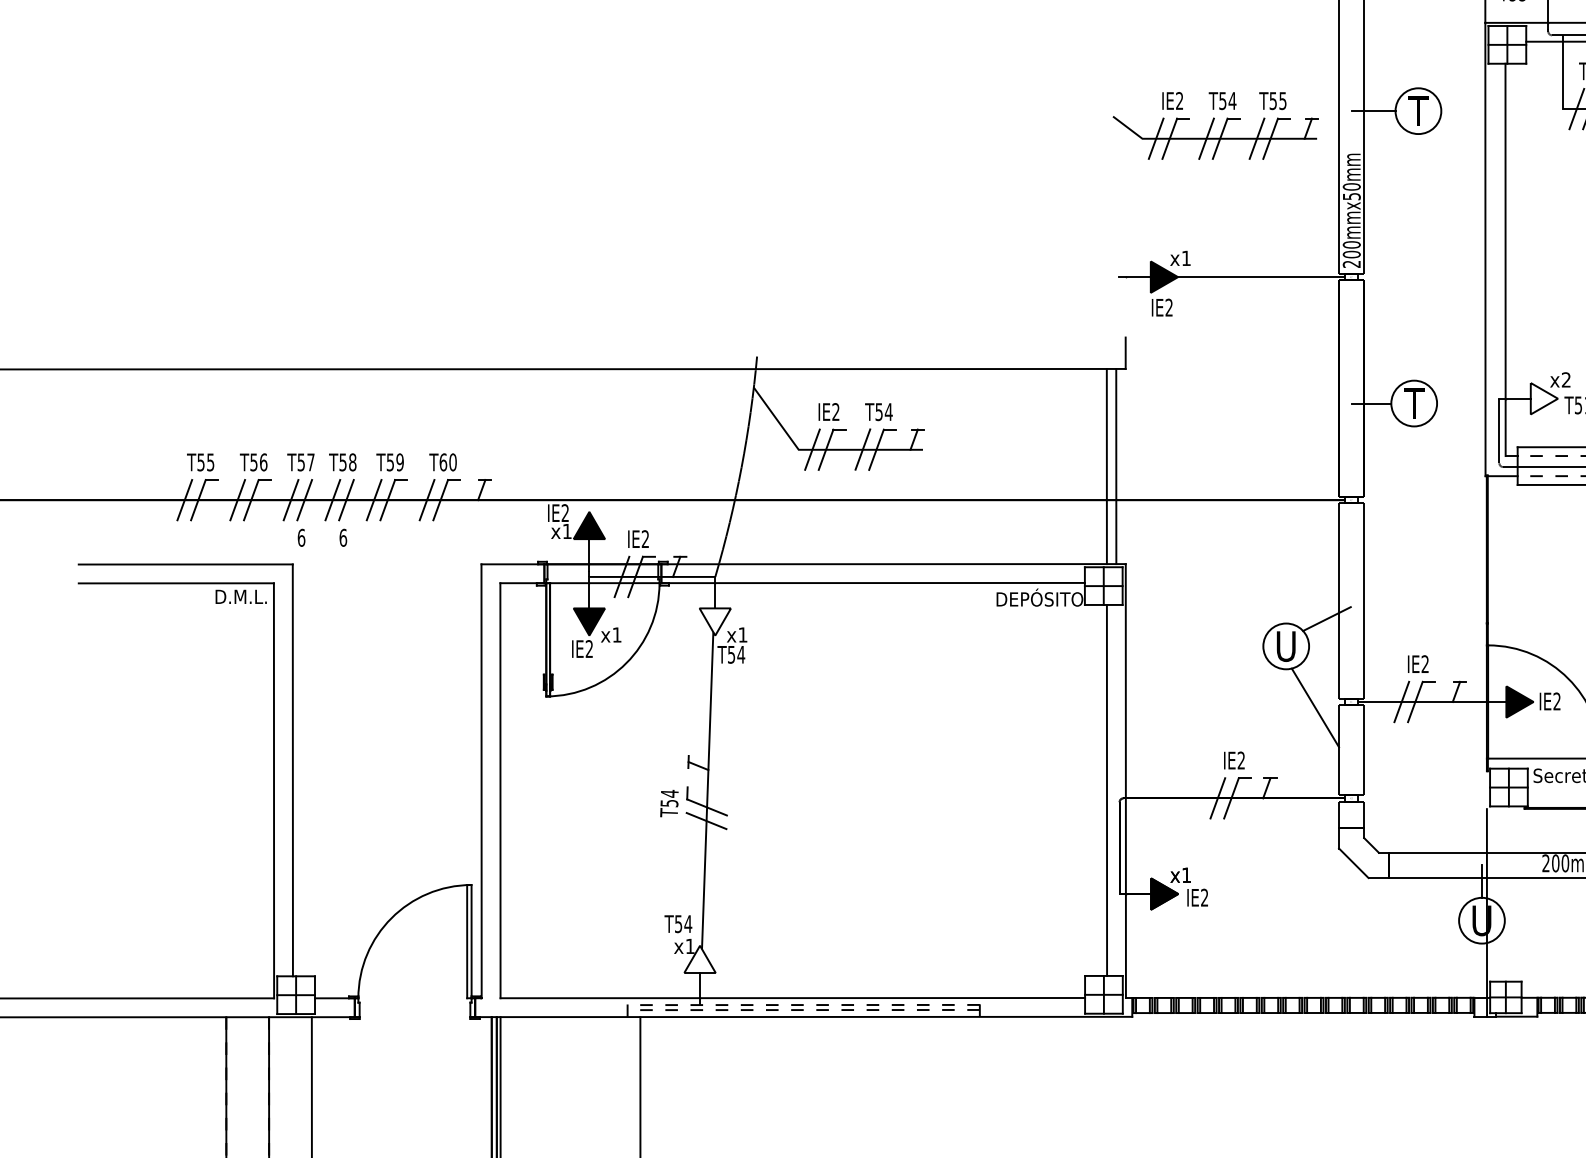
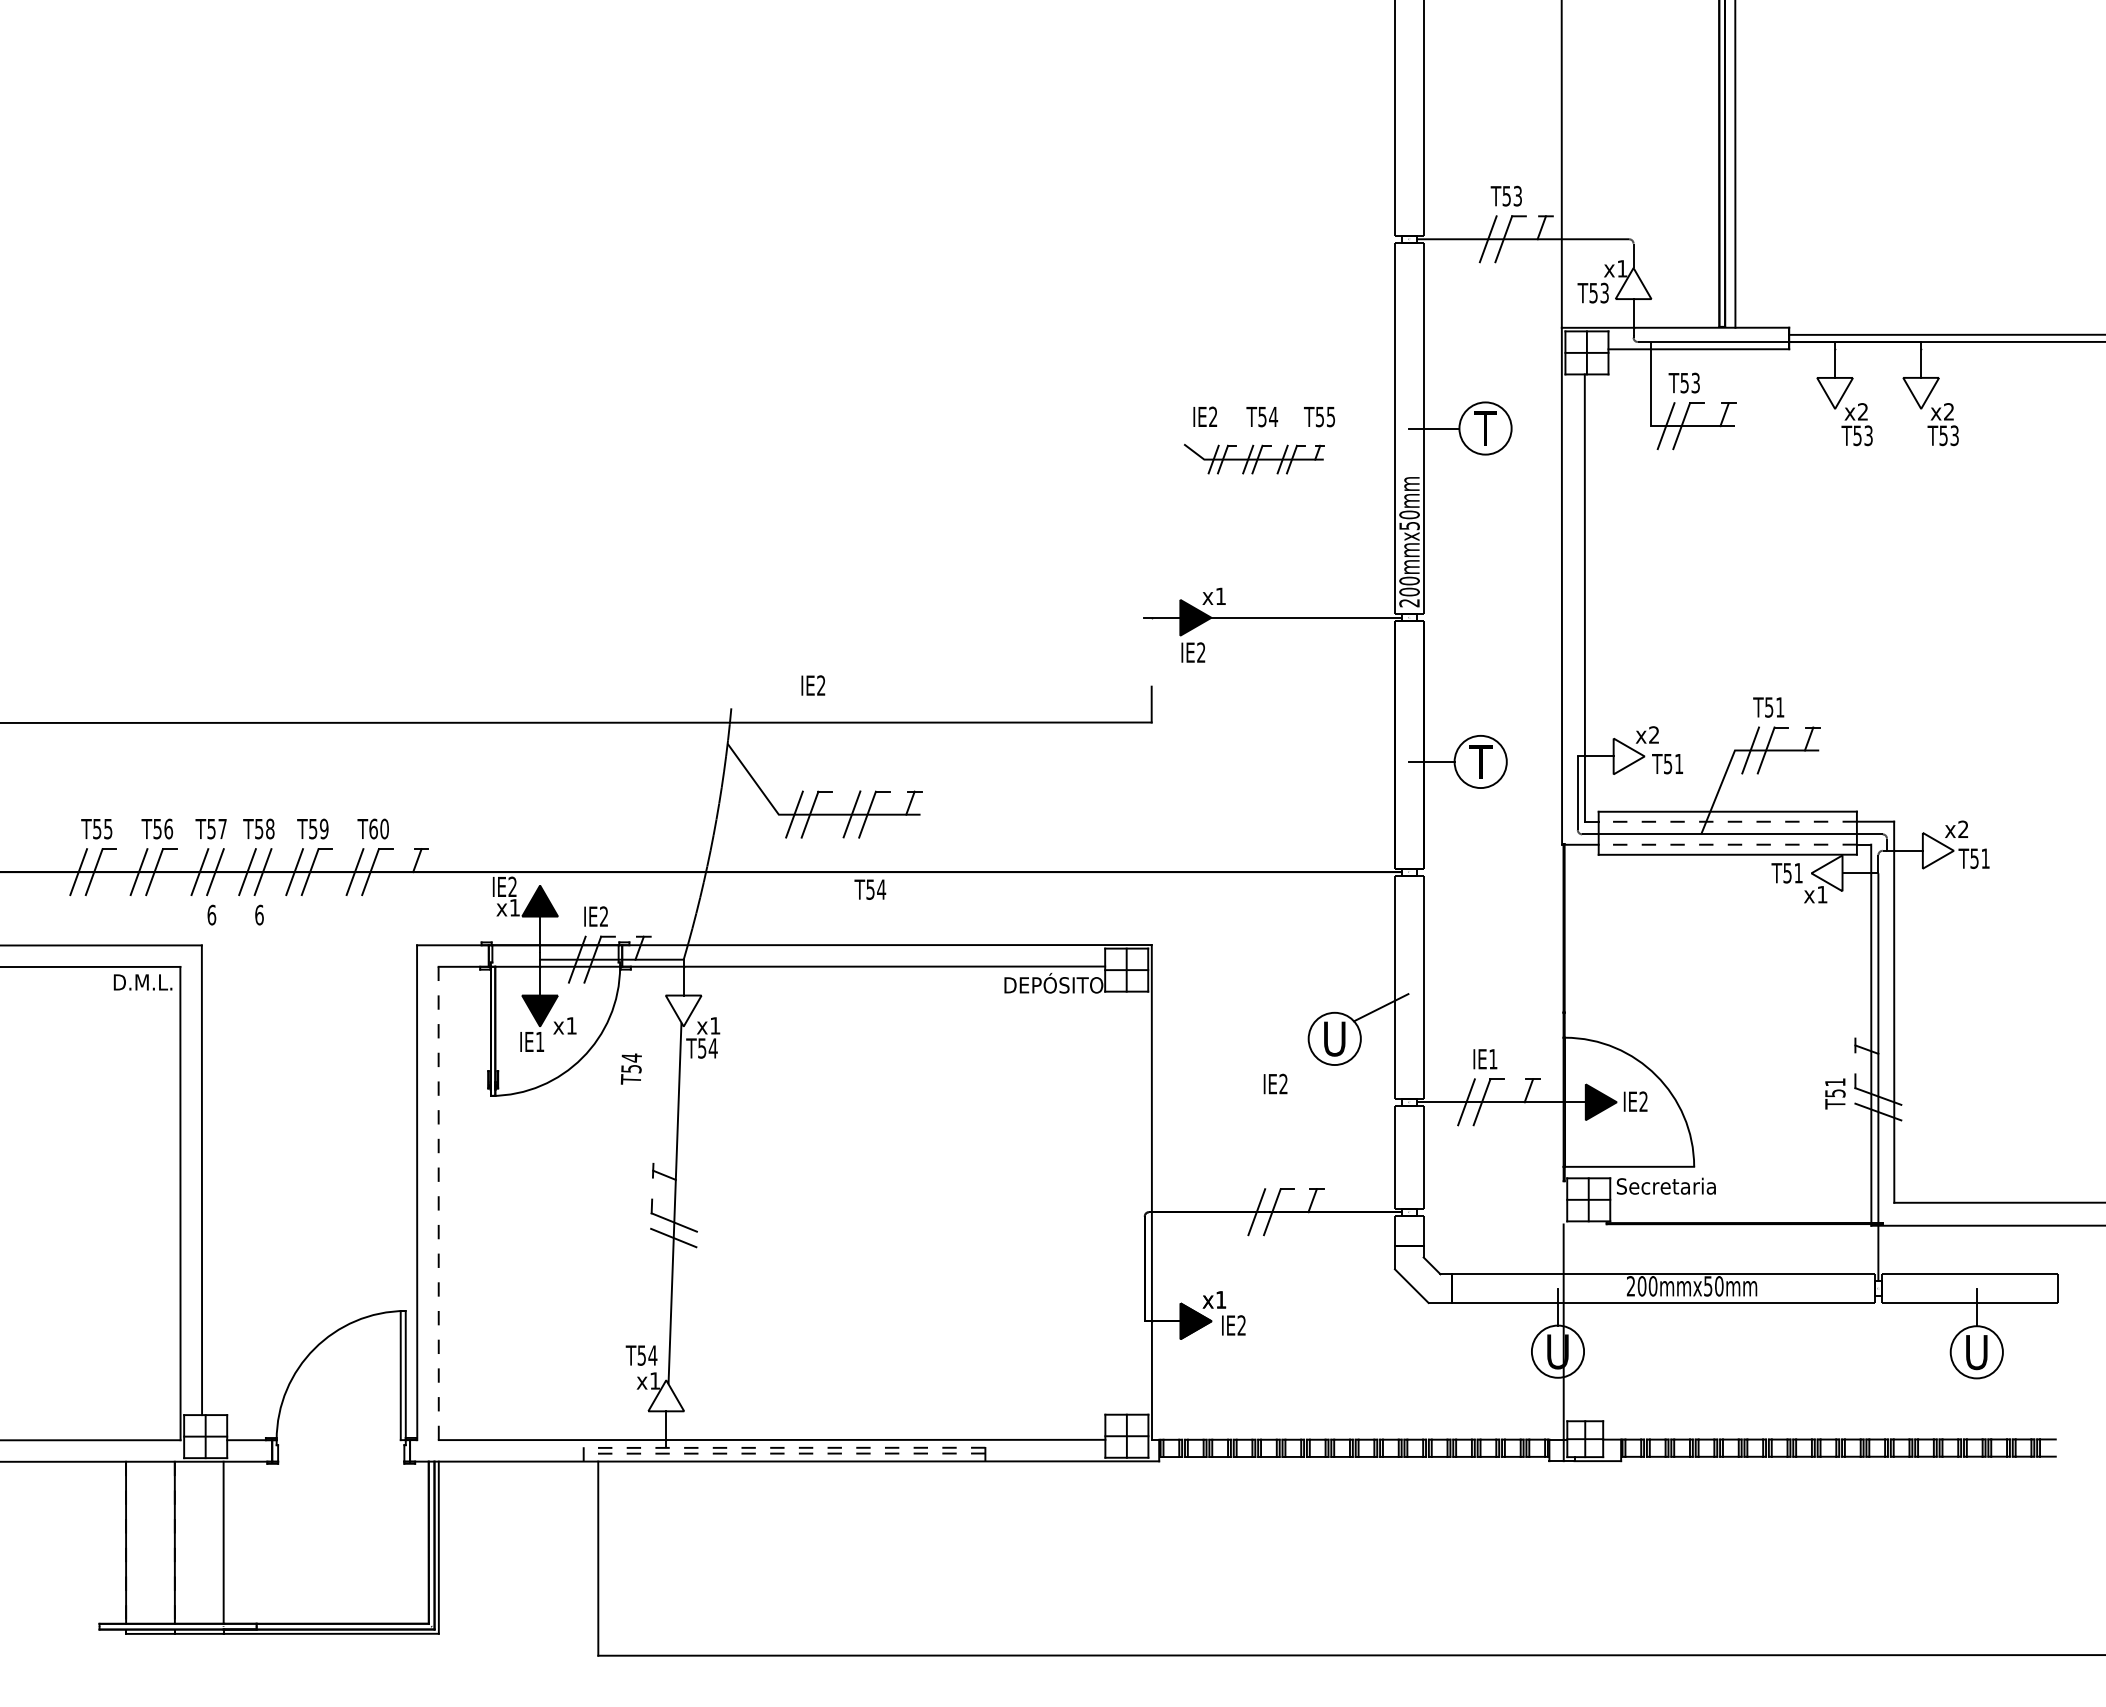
part: (1215, 137) -> (1254, 458), size x0.6
text: (829, 411) -> (813, 685), moved
text: (879, 411) -> (870, 889), moved
line: (1107, 466) -> (1130, 833), removed
line: (1115, 466) -> (1140, 833), removed
text: (589, 648) -> (540, 1041), IE2 -> IE1
text: (1425, 663) -> (1493, 1058), IE2 -> IE1
line: (1314, 707) -> (1367, 1108), removed
text: (1234, 760) -> (1275, 1083), moved
line: (1107, 789) -> (1130, 1202), removed
line: (500, 790) -> (438, 1203), solid -> dashed
text: (668, 803) -> (630, 1068), moved

